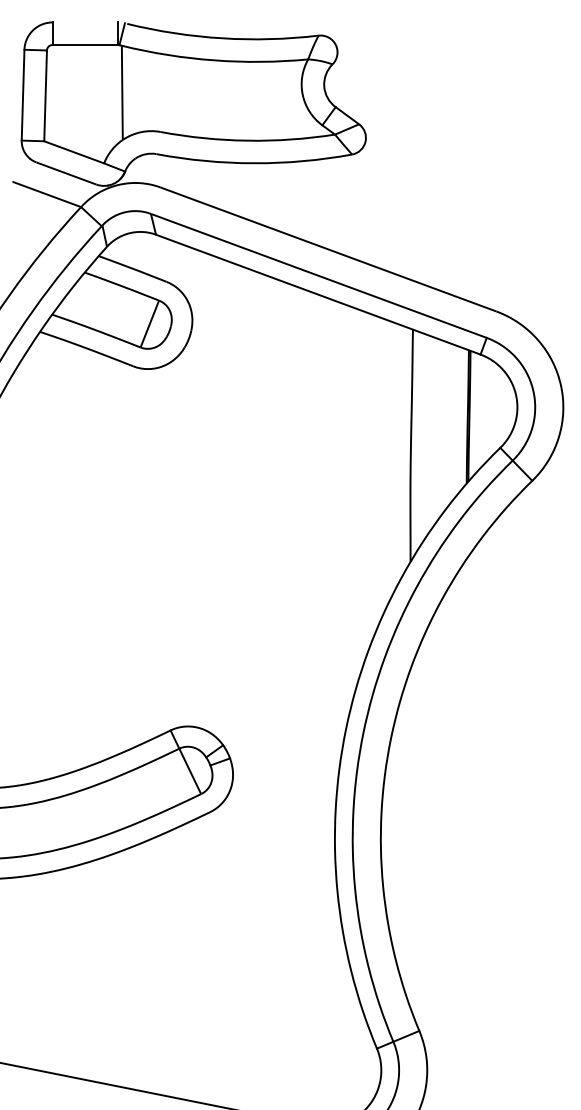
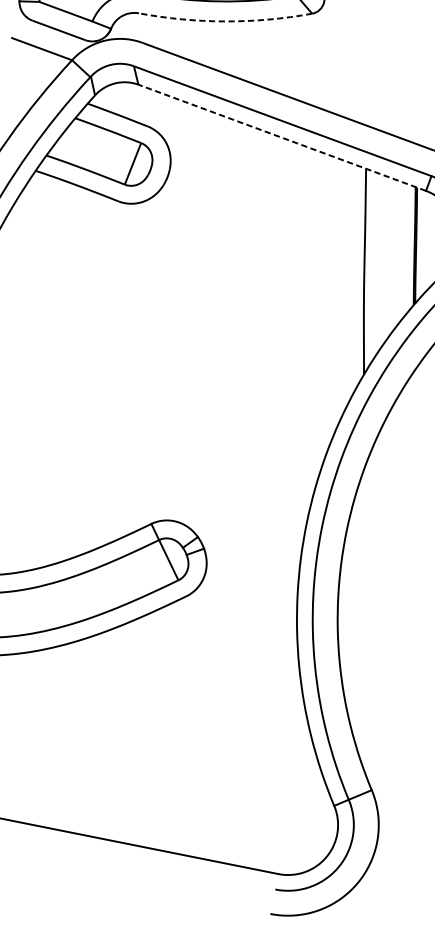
arc: (254, 163) -> (225, 21), solid -> dashed
line: (318, 294) -> (282, 137), solid -> dashed

